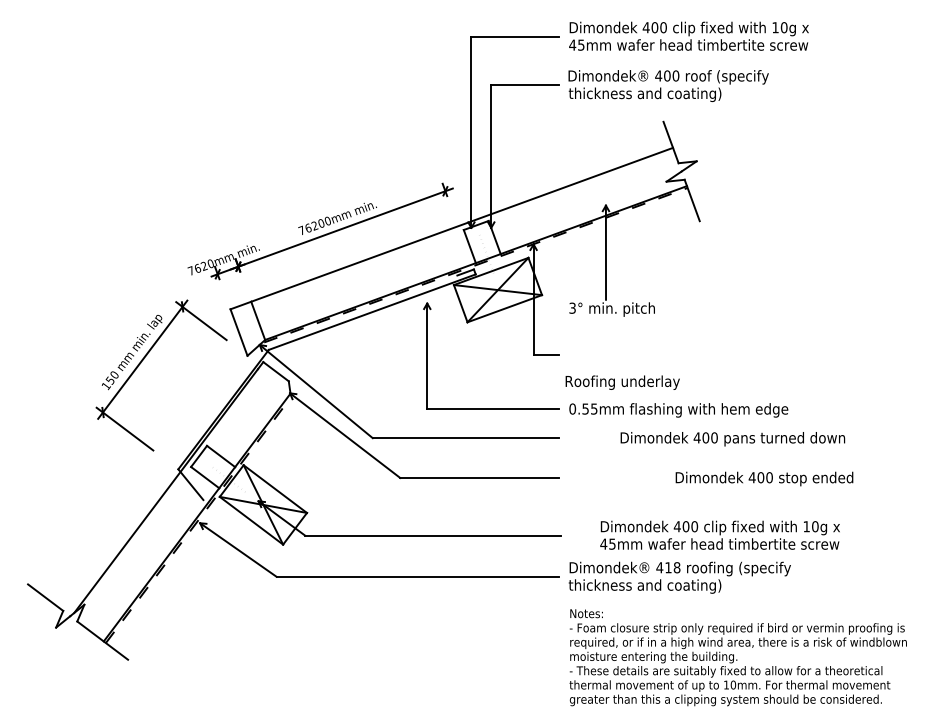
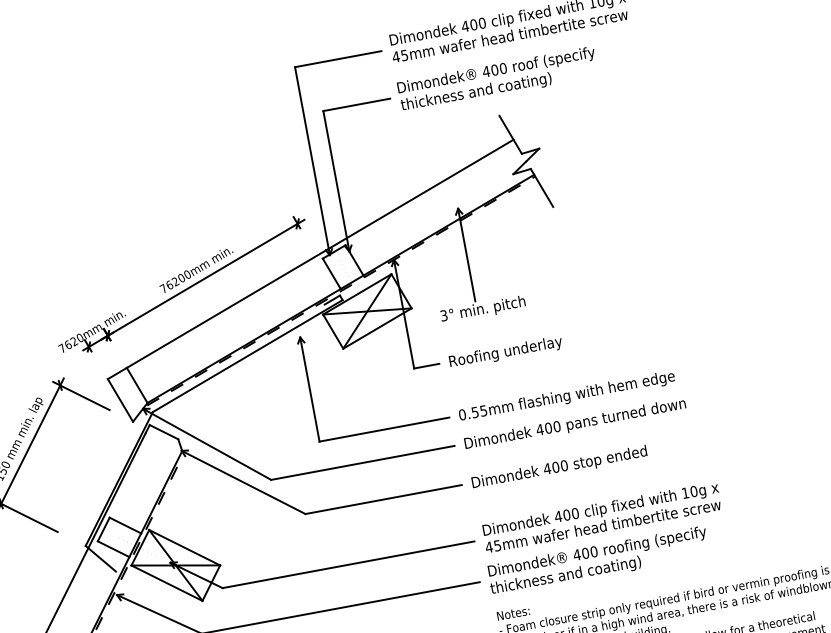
text: (622, 382) -> (505, 352), moved
text: (732, 439) -> (575, 424), moved
text: (764, 478) -> (559, 467), moved
text: (719, 534) -> (601, 516), moved
text: (672, 567) -> (589, 552), 418 -> 400

